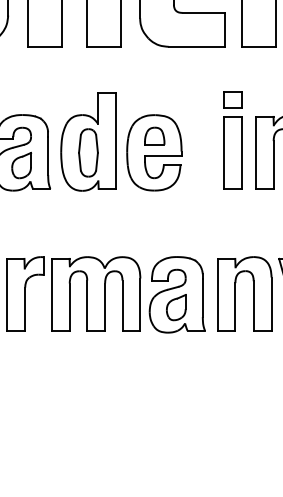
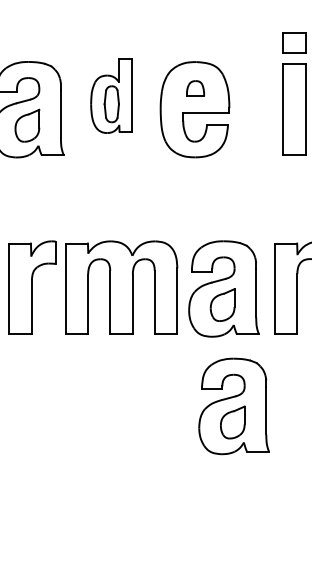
part: (154, 135) -> (195, 87), size x0.7
part: (88, 141) -> (111, 95), size x0.6
part: (184, 387) -> (233, 405), added

